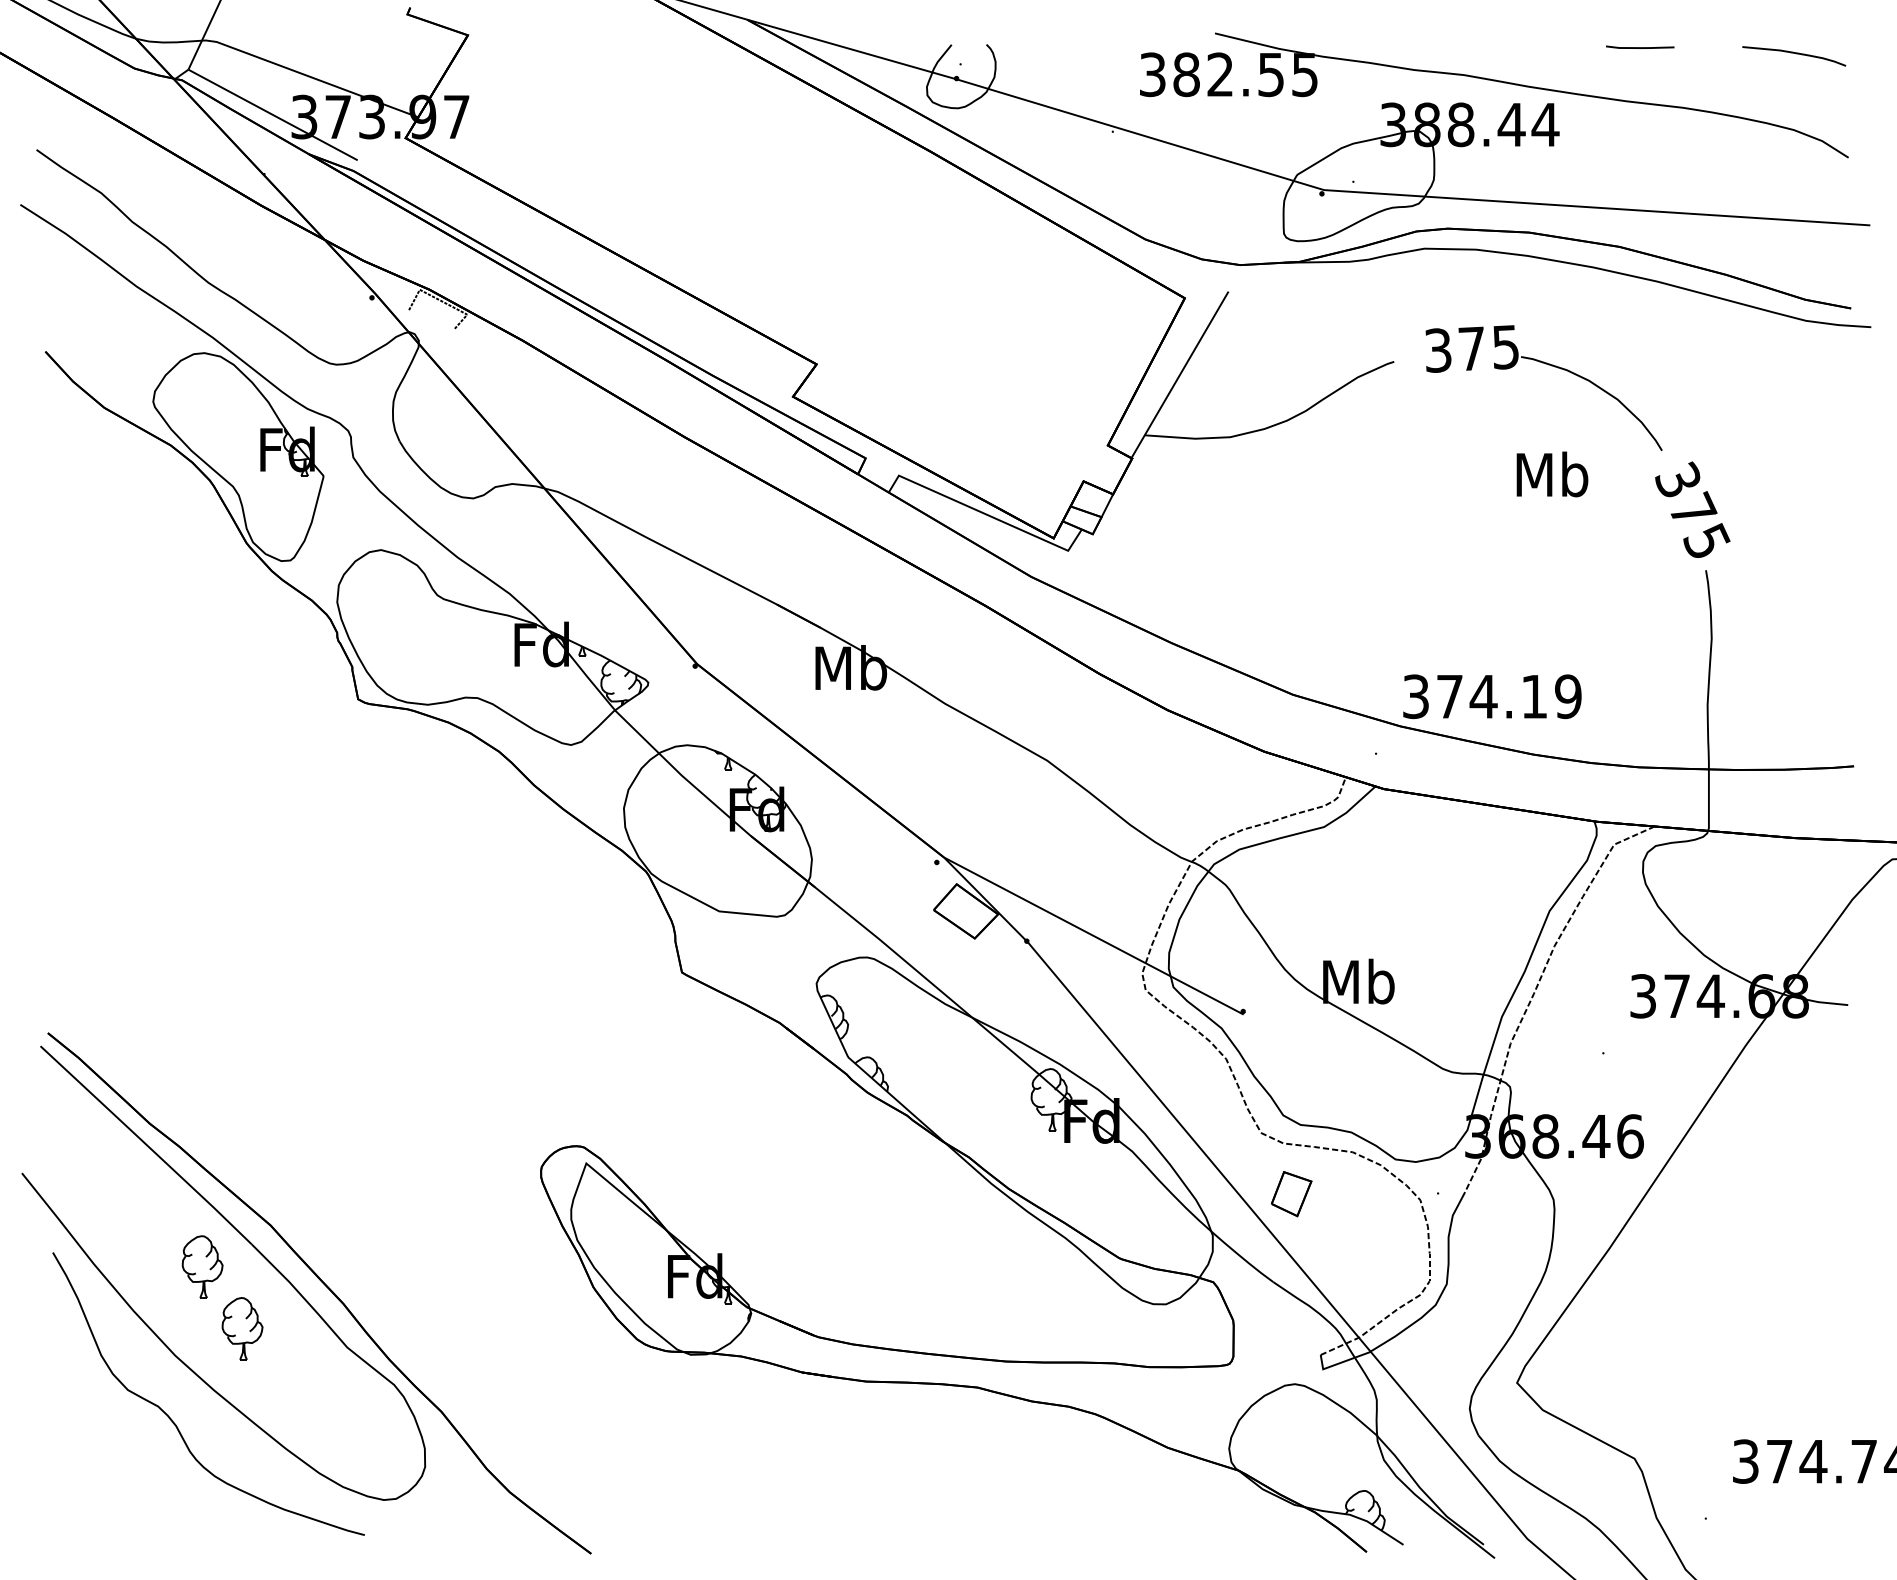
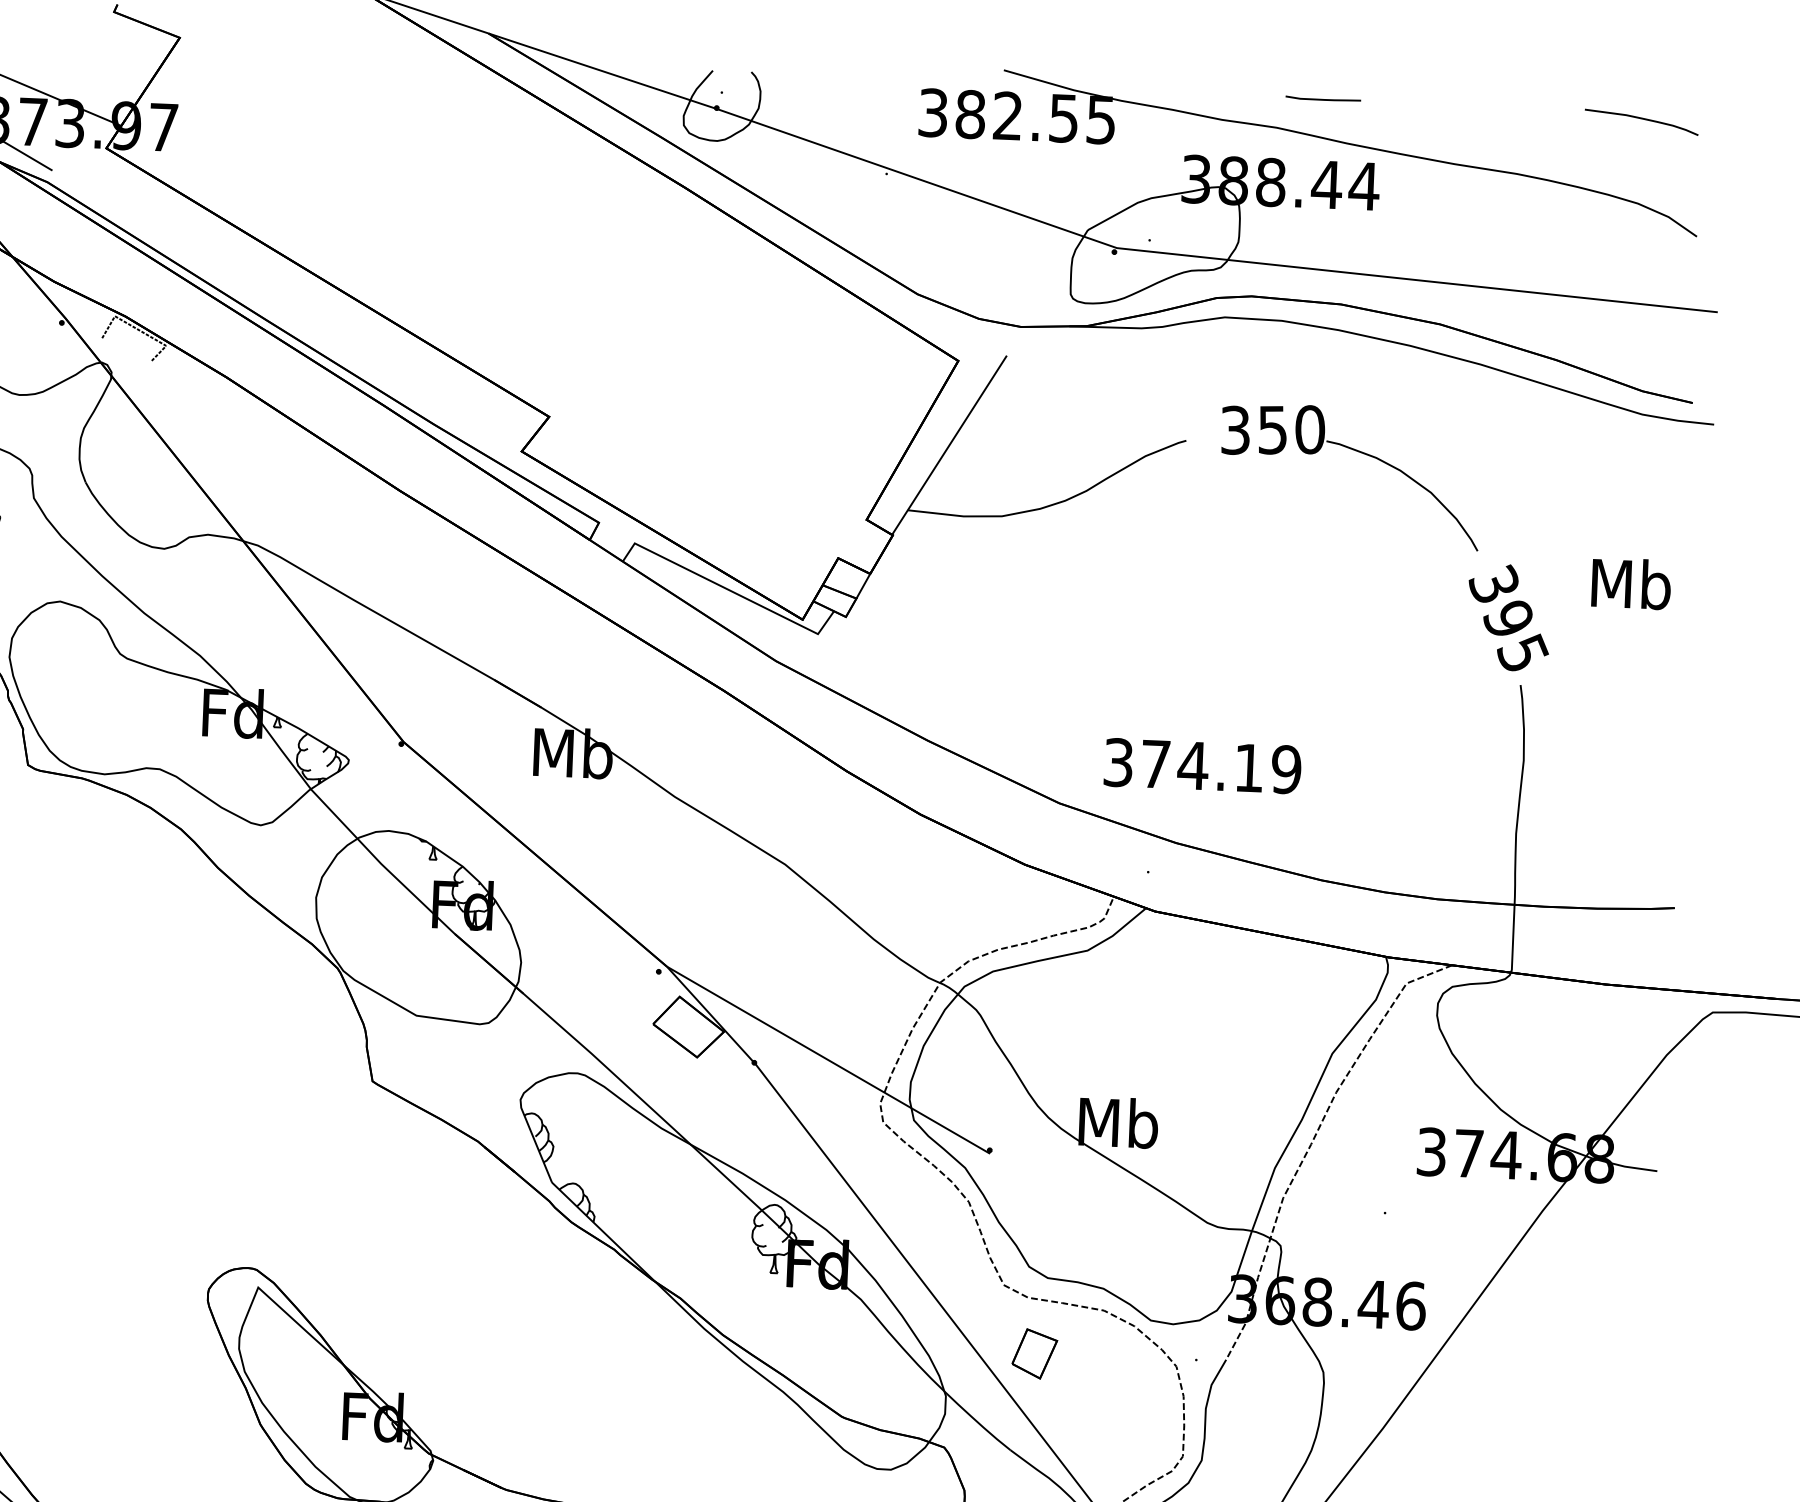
curve: (1640, 47) -> (1323, 99), moved
text: (1488, 347) -> (1291, 429), 375 -> 350
text: (1552, 474) -> (1631, 583), moved
text: (1693, 508) -> (1509, 616), 375 -> 395
text: (1492, 696) -> (1202, 765), moved

